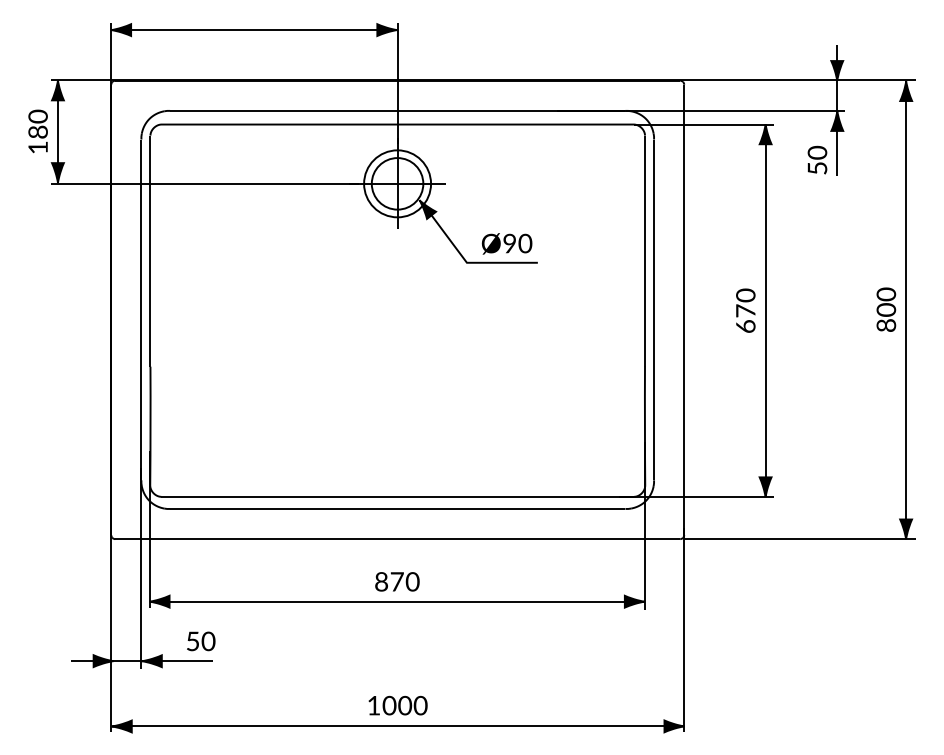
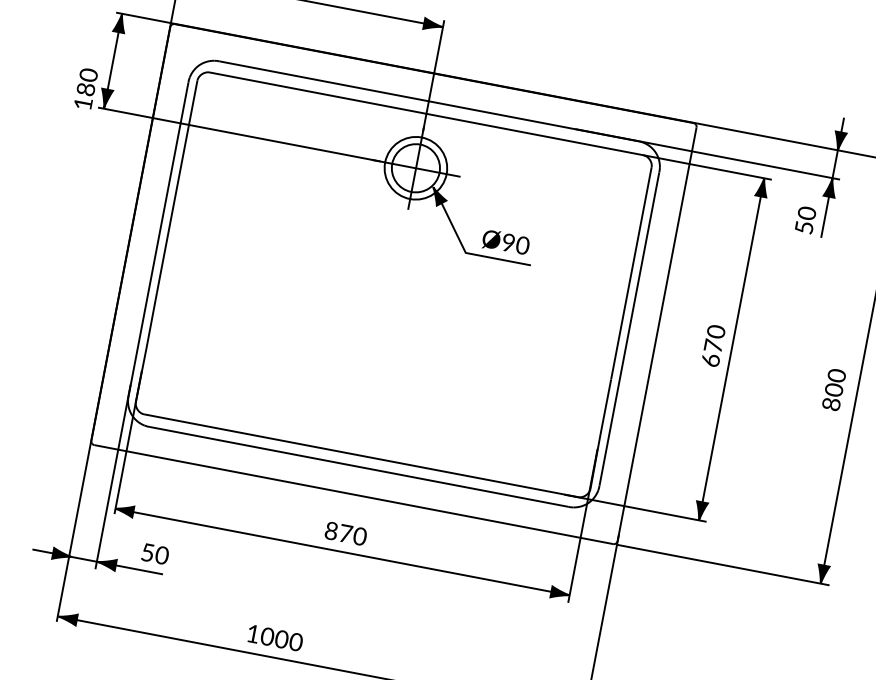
text: (37, 131) -> (85, 88), moved
text: (886, 309) -> (834, 389), moved
text: (397, 705) -> (274, 637), moved

